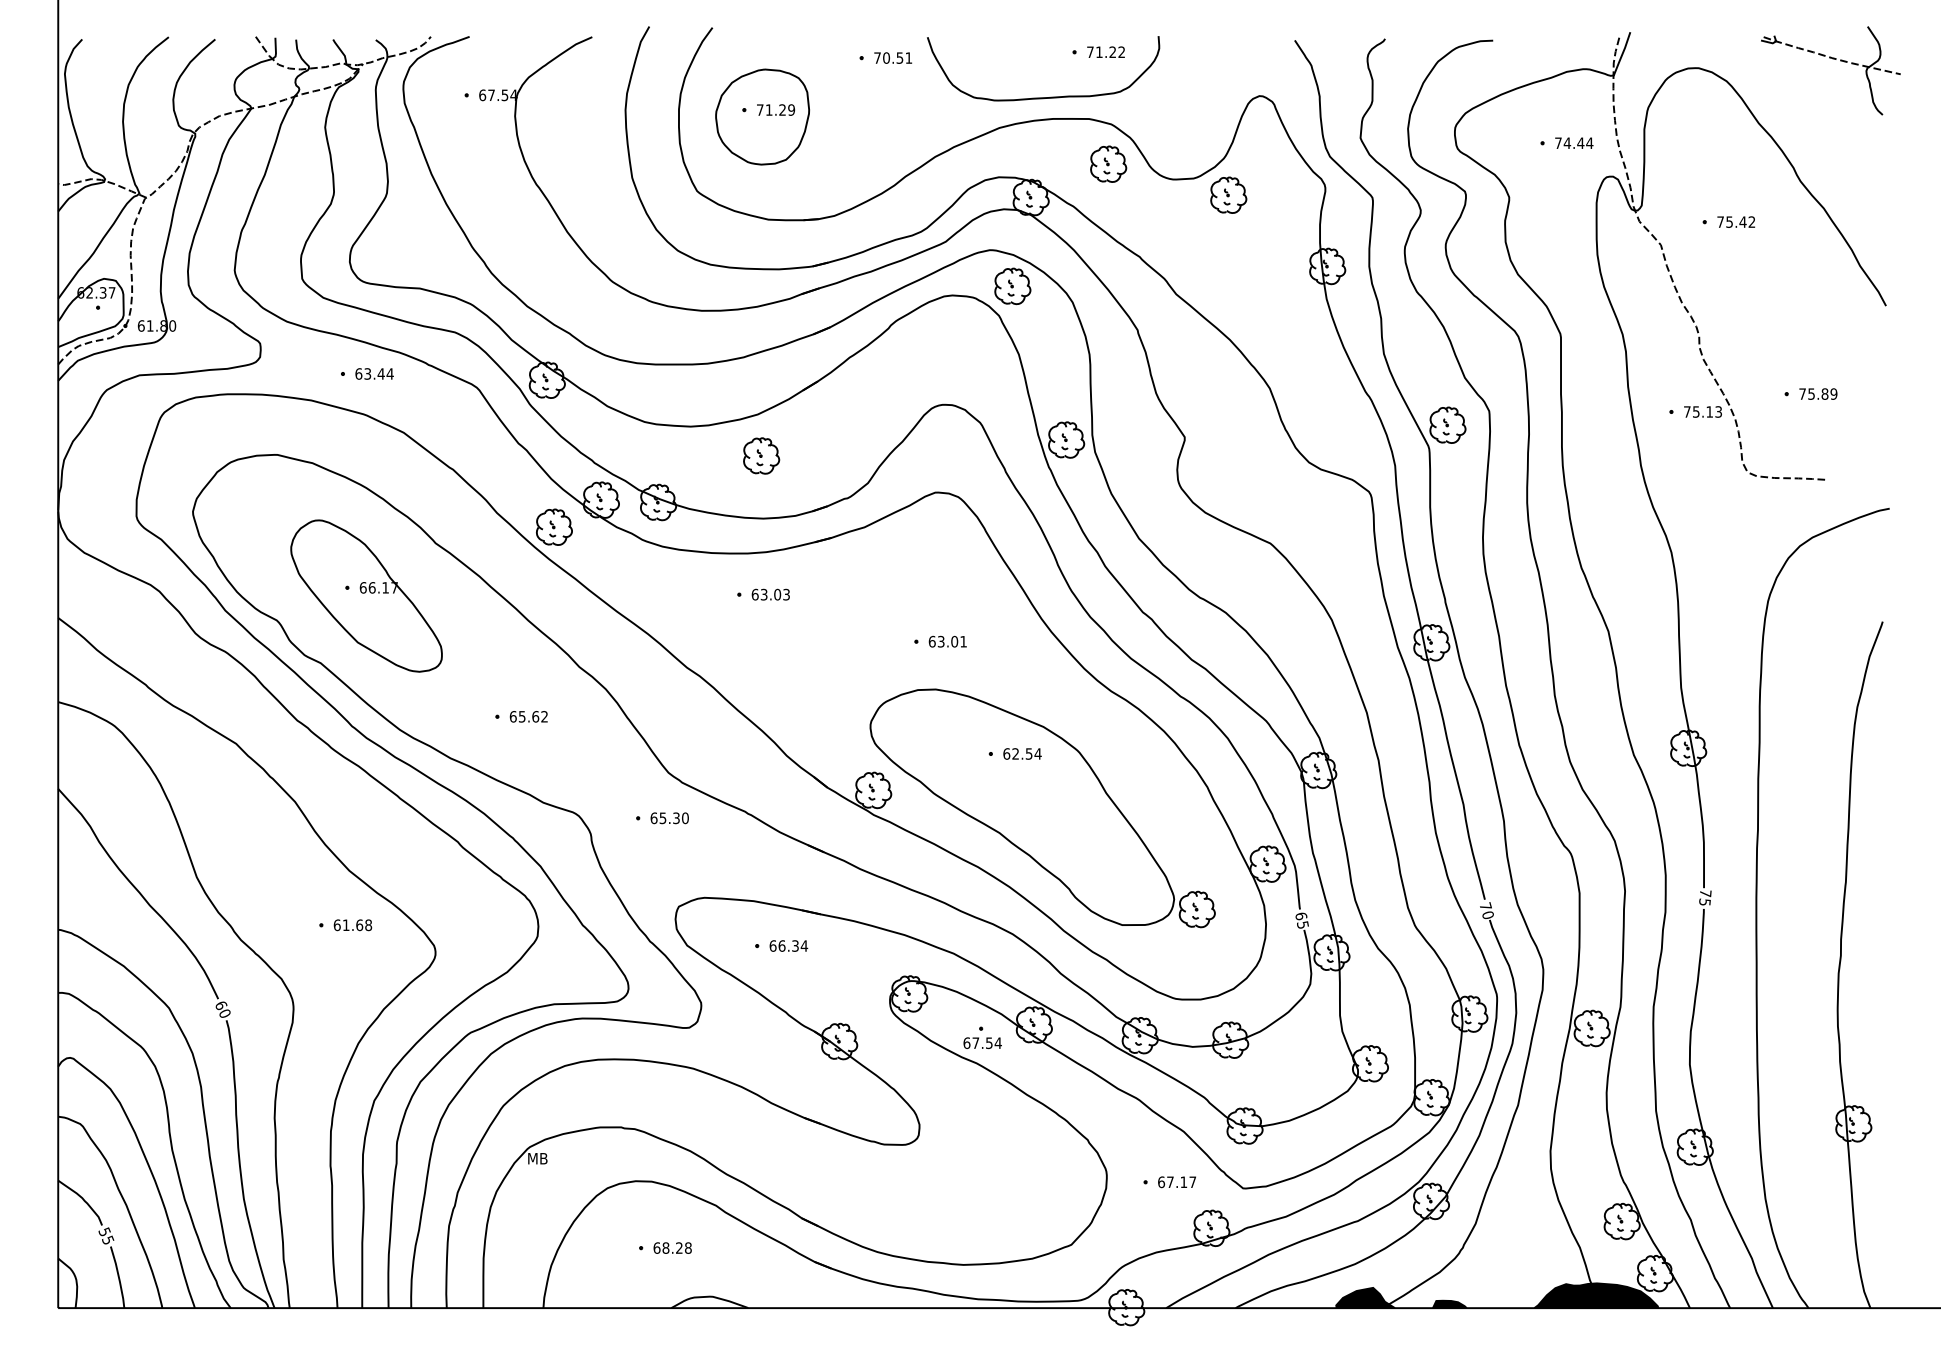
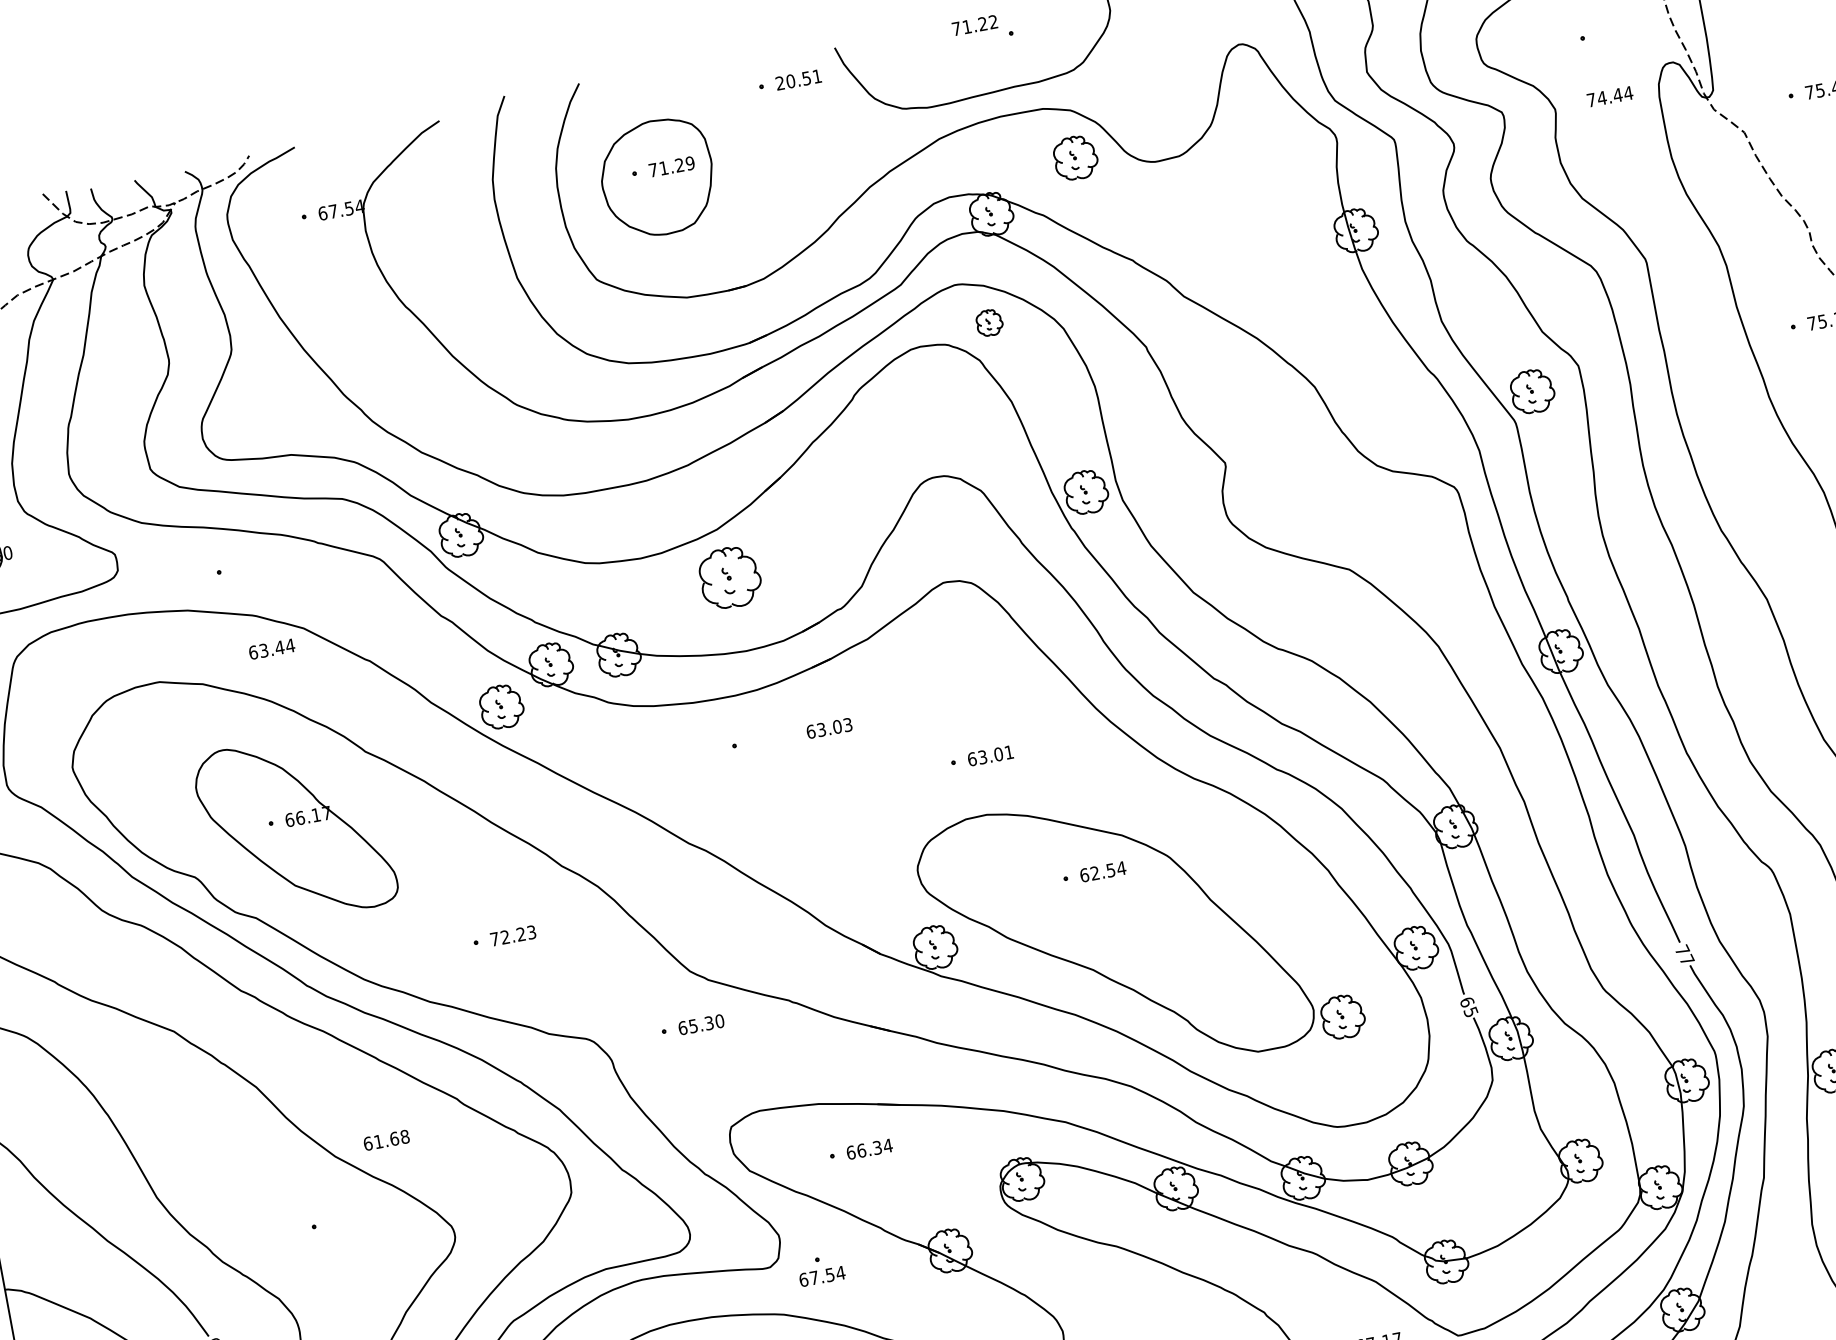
text: (1105, 51) -> (974, 24), moved
text: (877, 57) -> (780, 82), 70.51 -> 20.51
text: (1574, 142) -> (1610, 95), moved
part: (1228, 194) -> (1223, 167), removed
part: (1012, 286) -> (989, 323), size x0.6
text: (374, 373) -> (271, 648), moved
part: (761, 455) -> (730, 577), size x1.4
text: (770, 594) -> (829, 728), moved
text: (528, 716) -> (512, 935), 65.62 -> 72.23
text: (1488, 914) -> (1687, 959), 70 -> 77
text: (352, 925) -> (386, 1140), moved
part: (982, 1037) -> (820, 1269), moved

